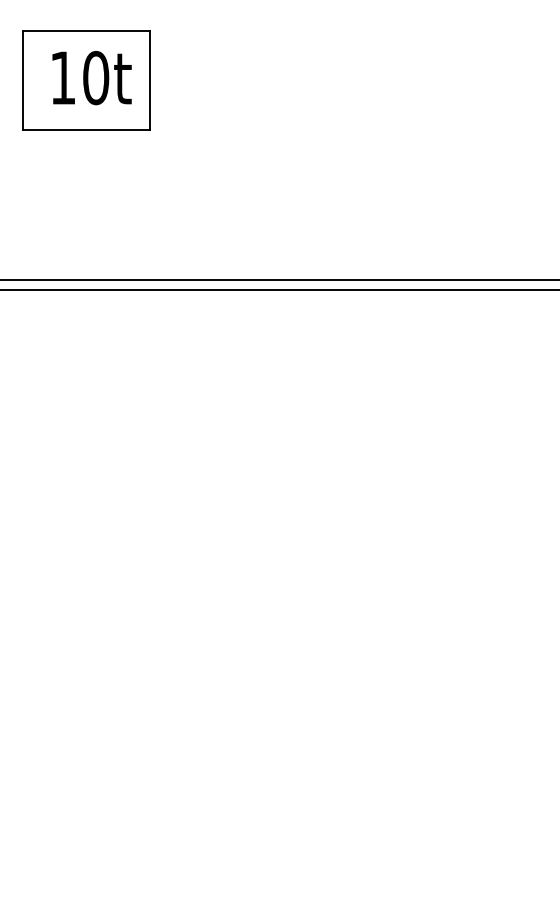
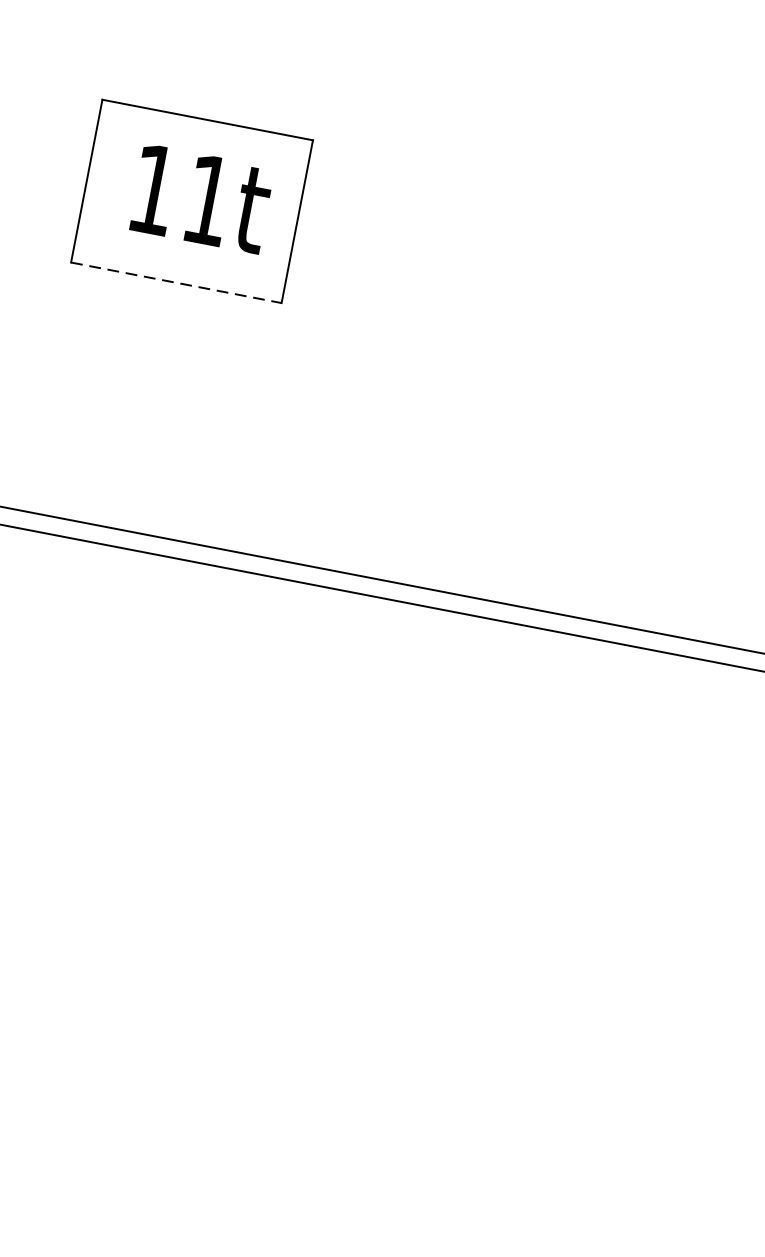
text: (96, 77) -> (209, 199), 10t -> 11t
line: (86, 129) -> (175, 282), solid -> dashed

